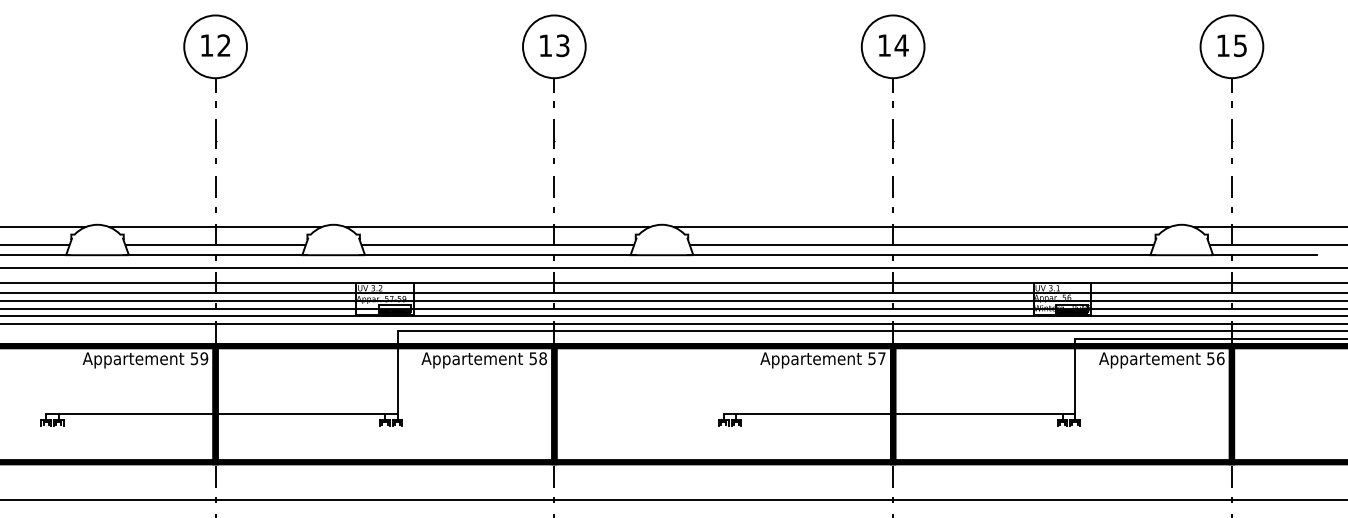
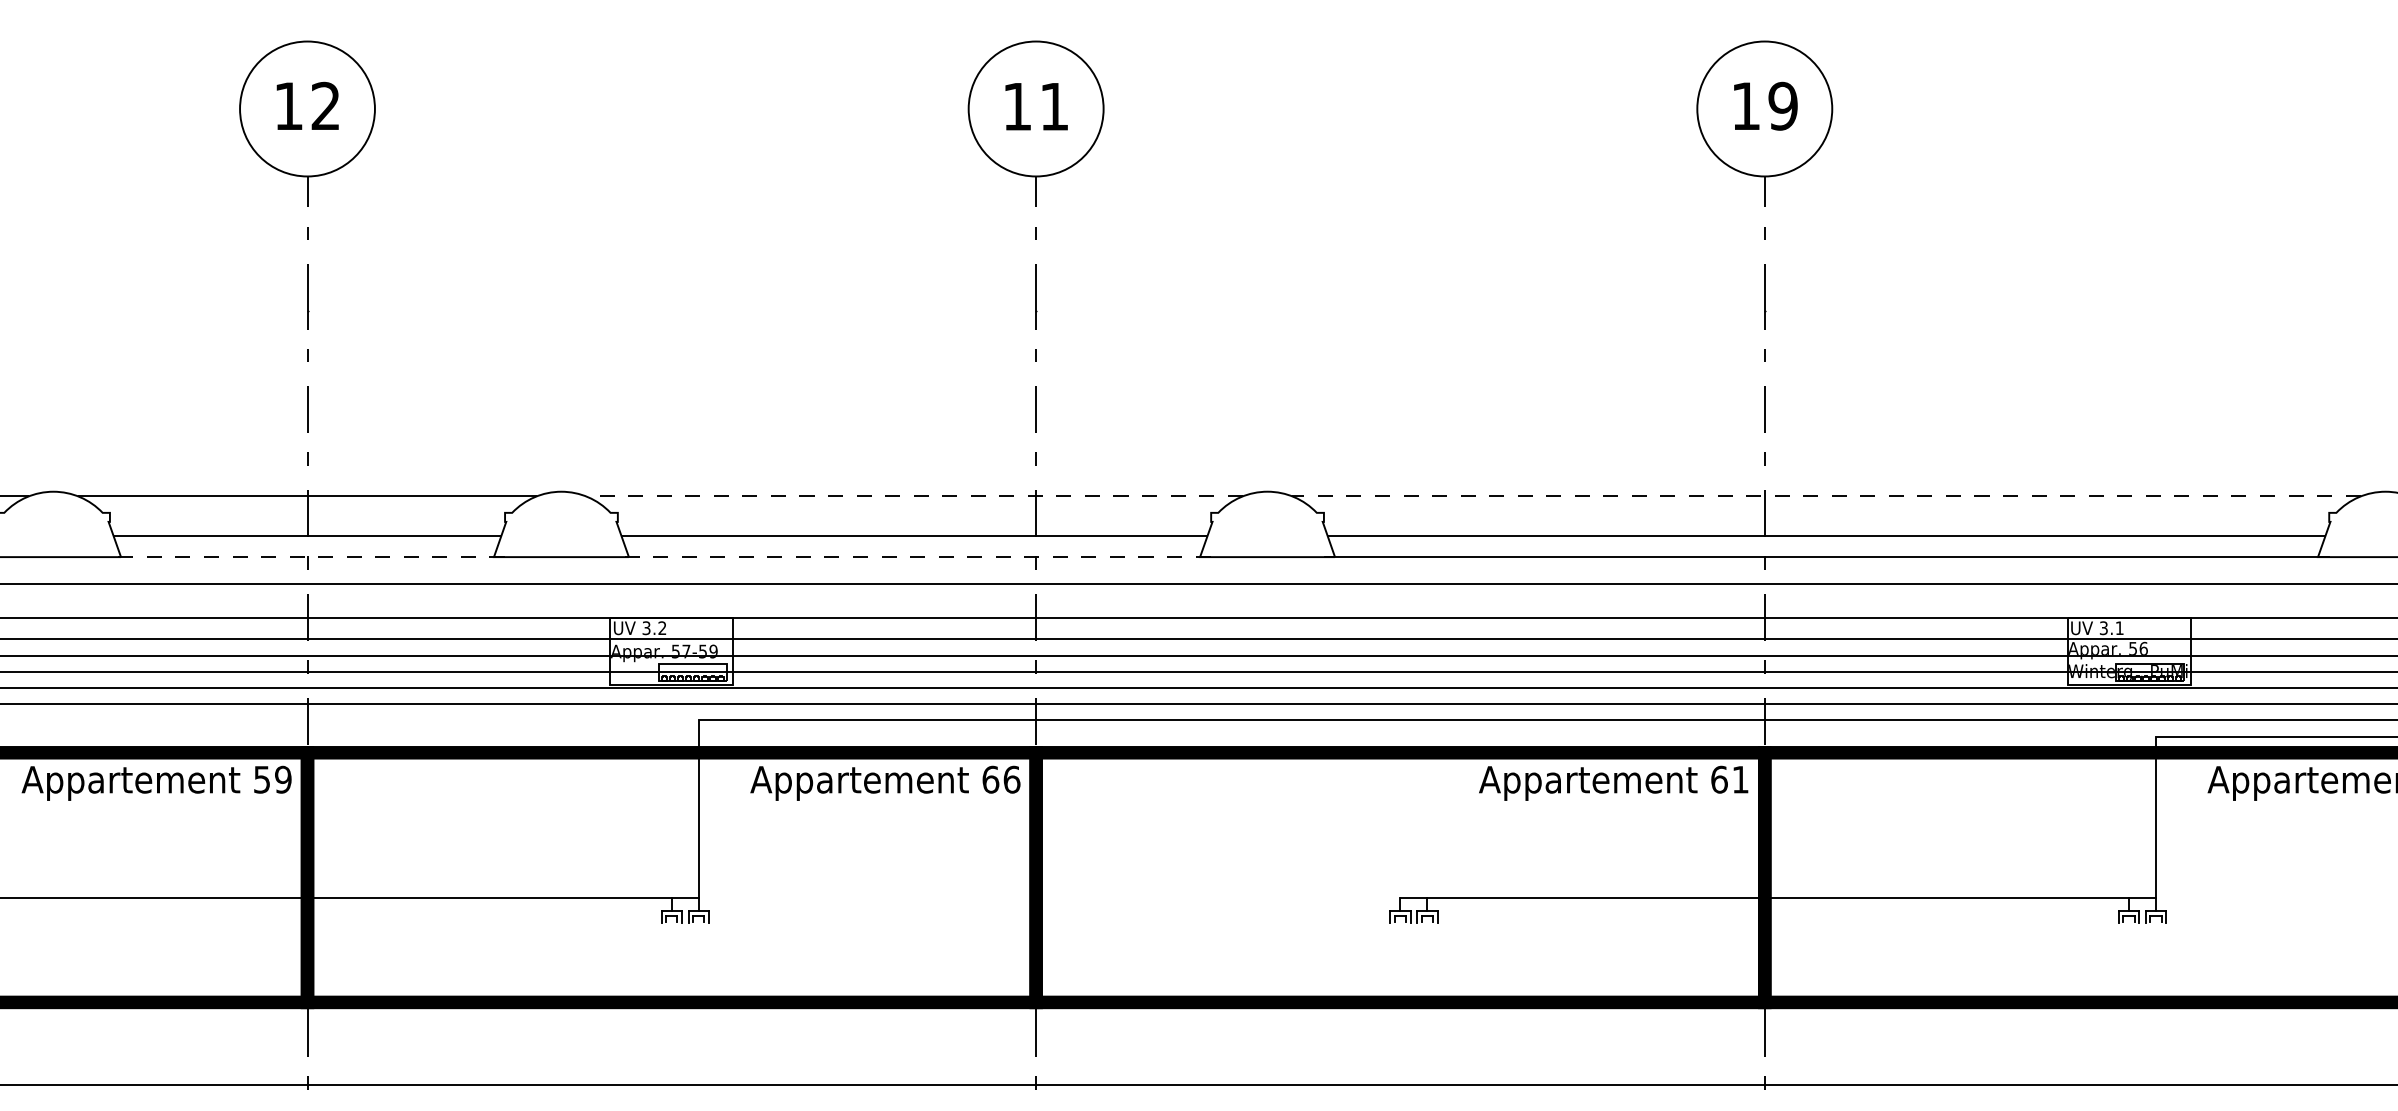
text: (562, 45) -> (1053, 106), 13 -> 11
text: (901, 45) -> (1782, 106), 14 -> 19
line: (497, 226) -> (913, 495), solid -> dashed
line: (921, 226) -> (1825, 495), solid -> dashed
line: (215, 255) -> (307, 557), solid -> dashed
line: (497, 255) -> (913, 557), solid -> dashed
text: (538, 358) -> (1001, 779), 58 -> 66
text: (876, 358) -> (1728, 779), 57 -> 61

